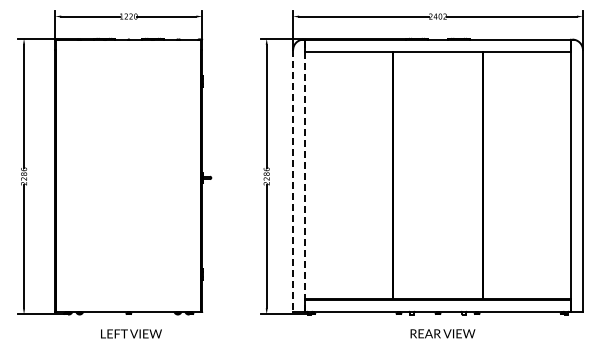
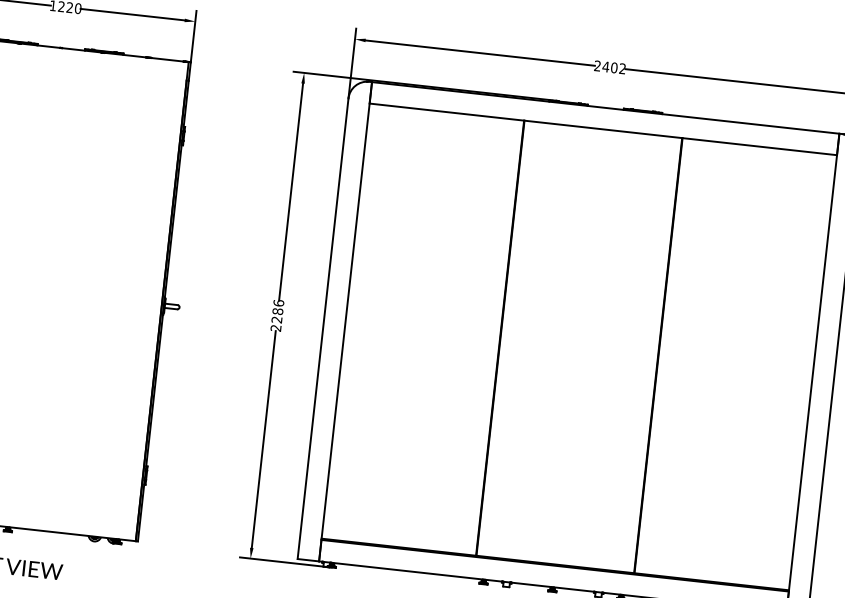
line: (305, 175) -> (345, 321), dashed -> solid
line: (293, 180) -> (323, 327), dashed -> solid

